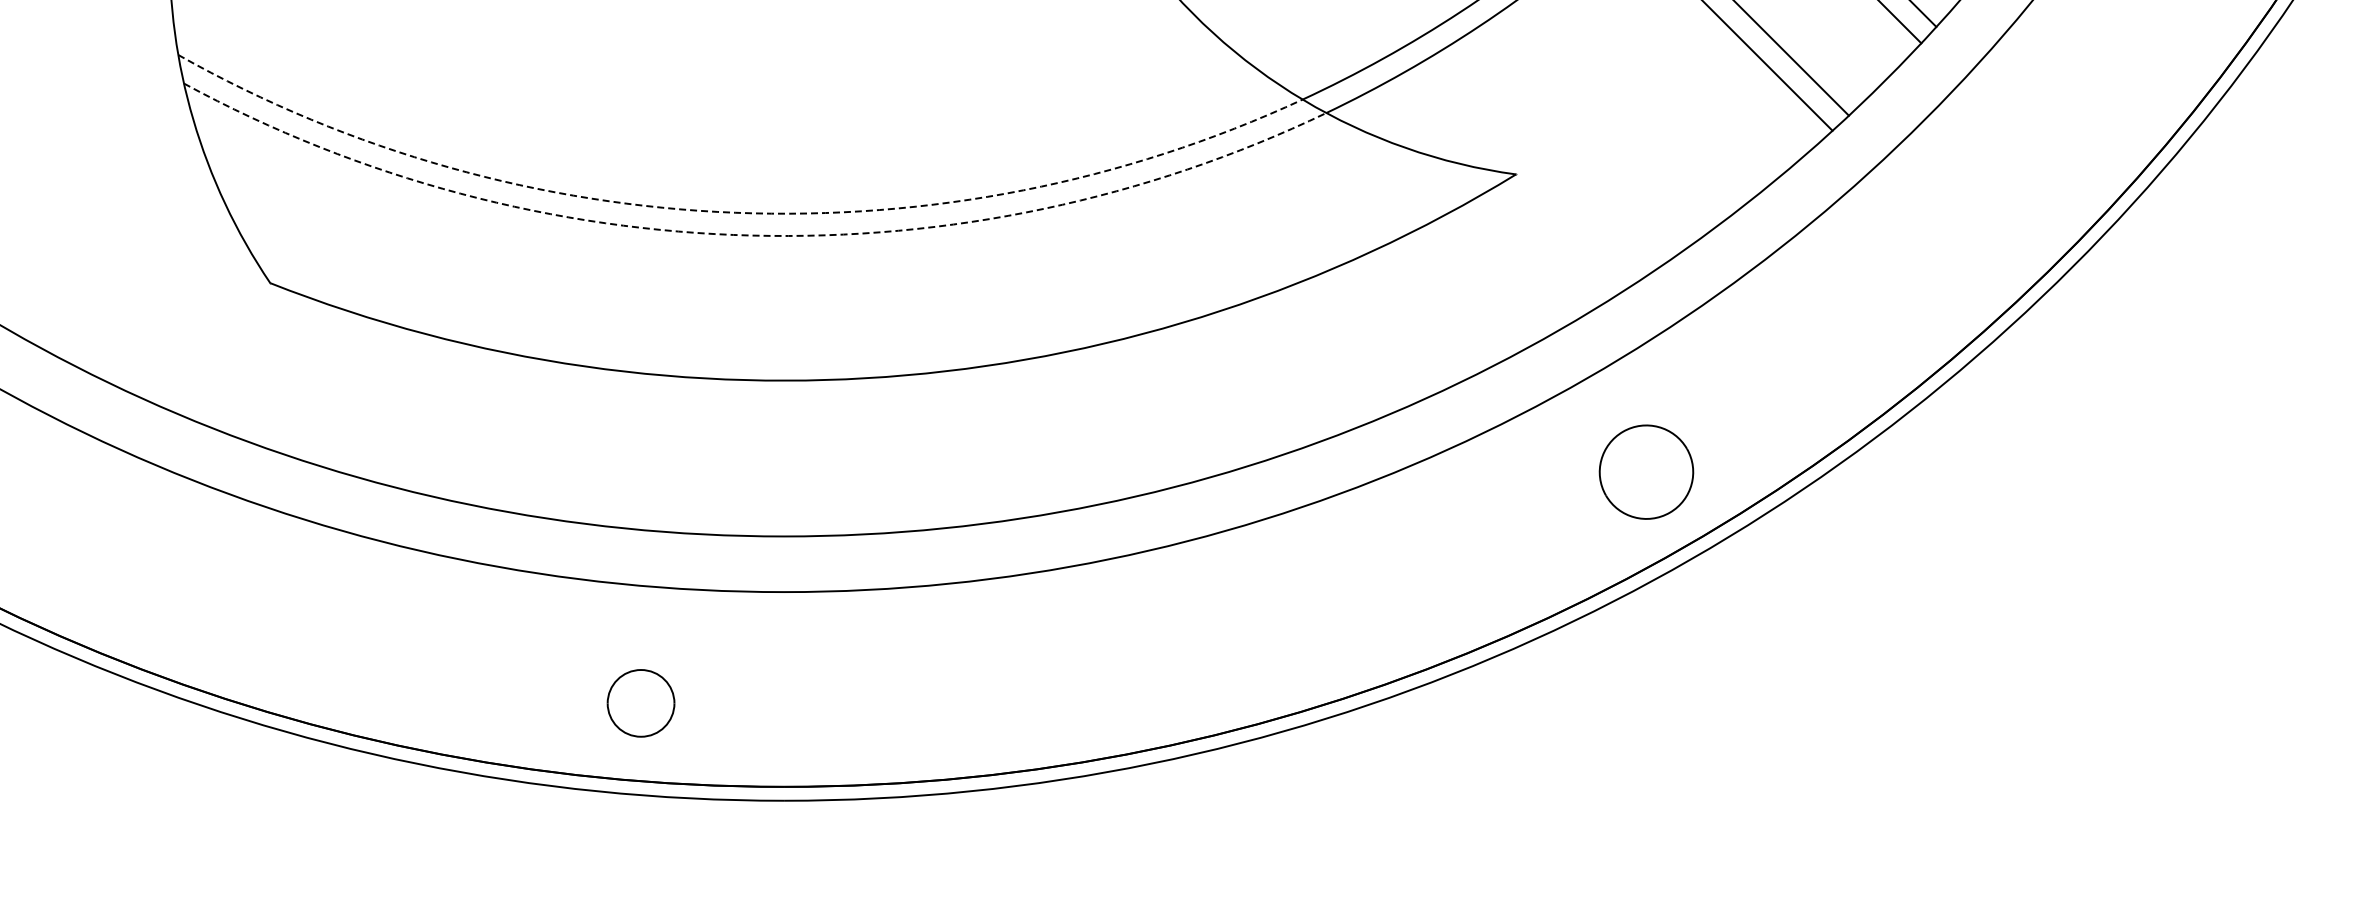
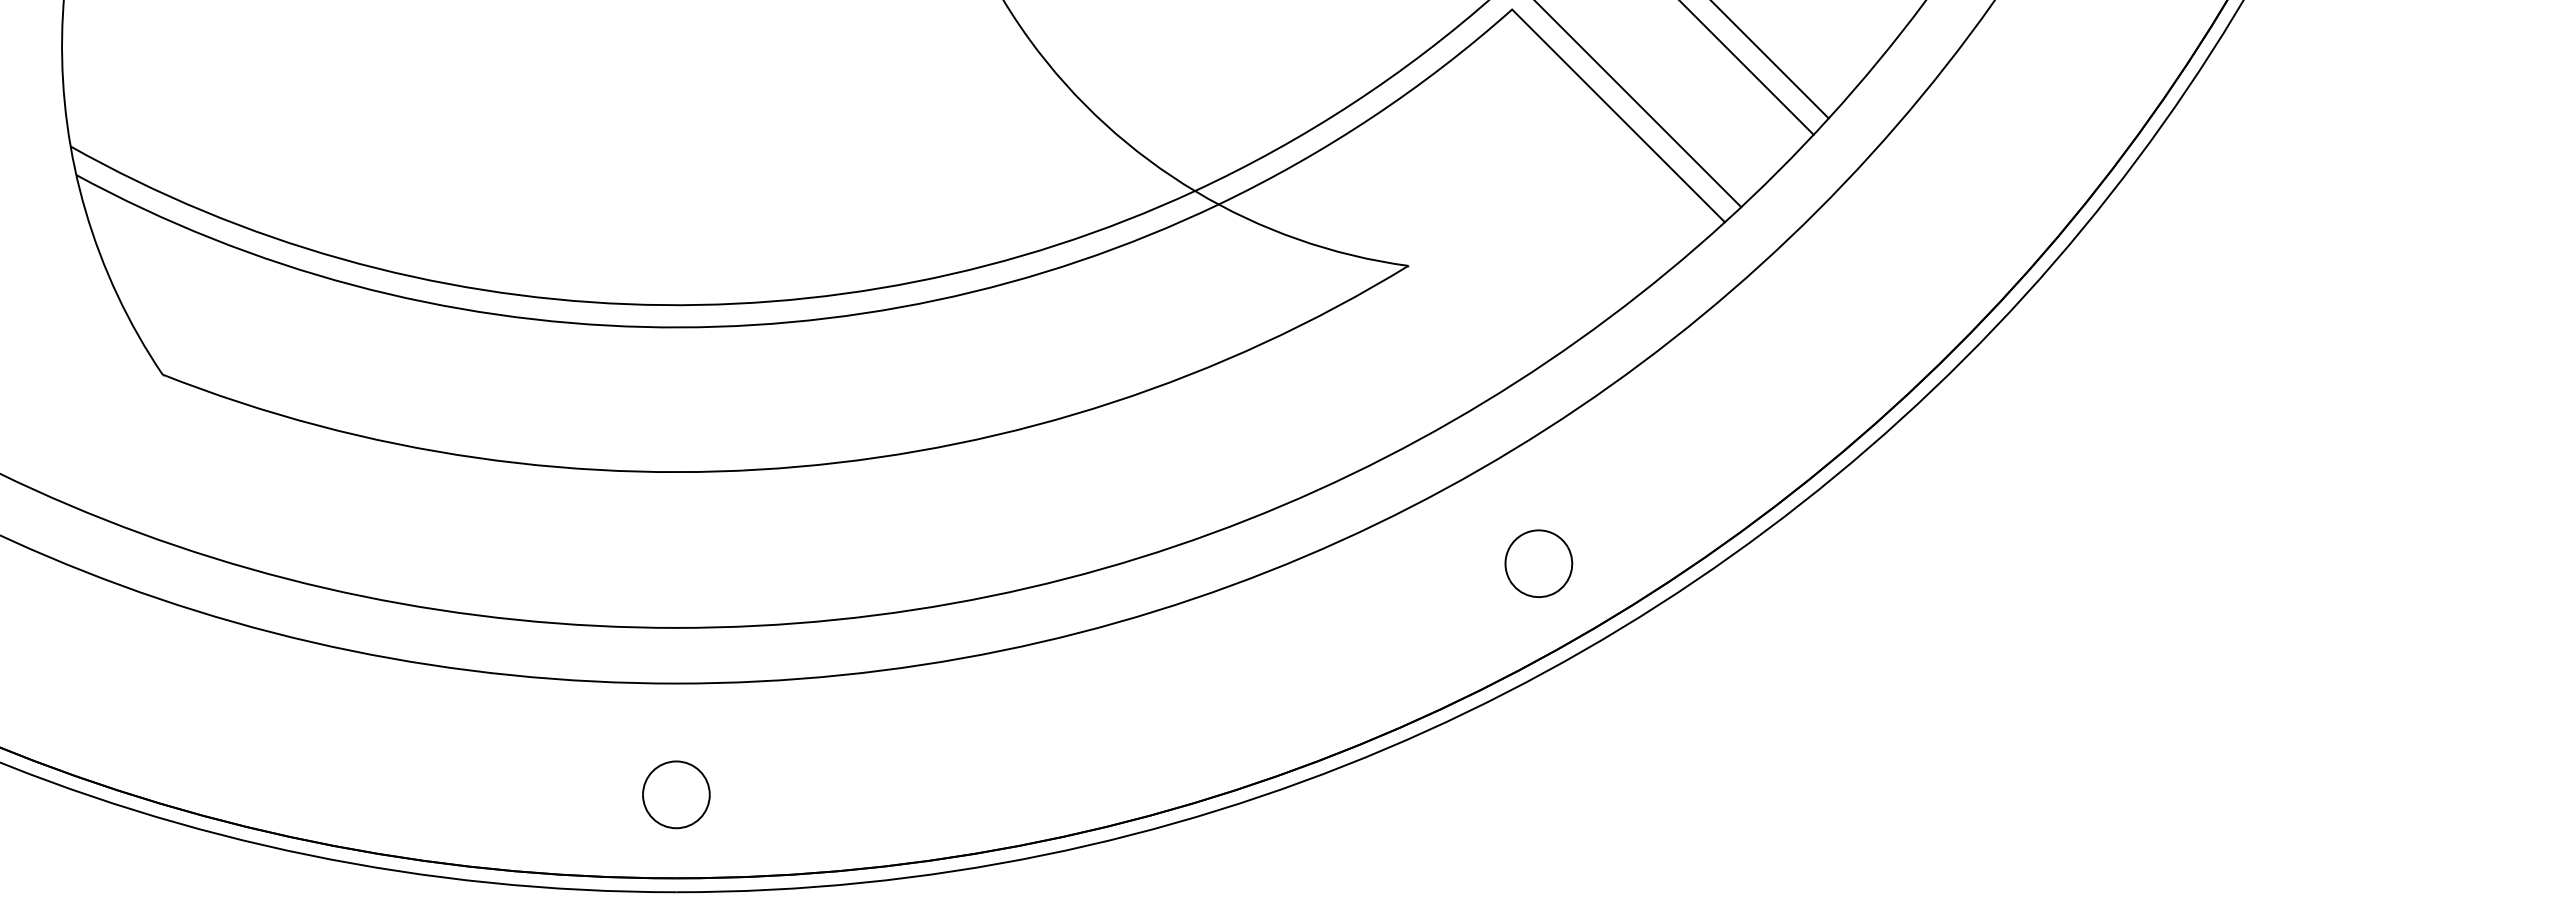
arc: (735, 213) -> (627, 304), dashed -> solid
arc: (752, 236) -> (644, 327), dashed -> solid
part: (1646, 472) -> (1538, 563), size x0.71
part: (641, 703) -> (676, 794), moved

